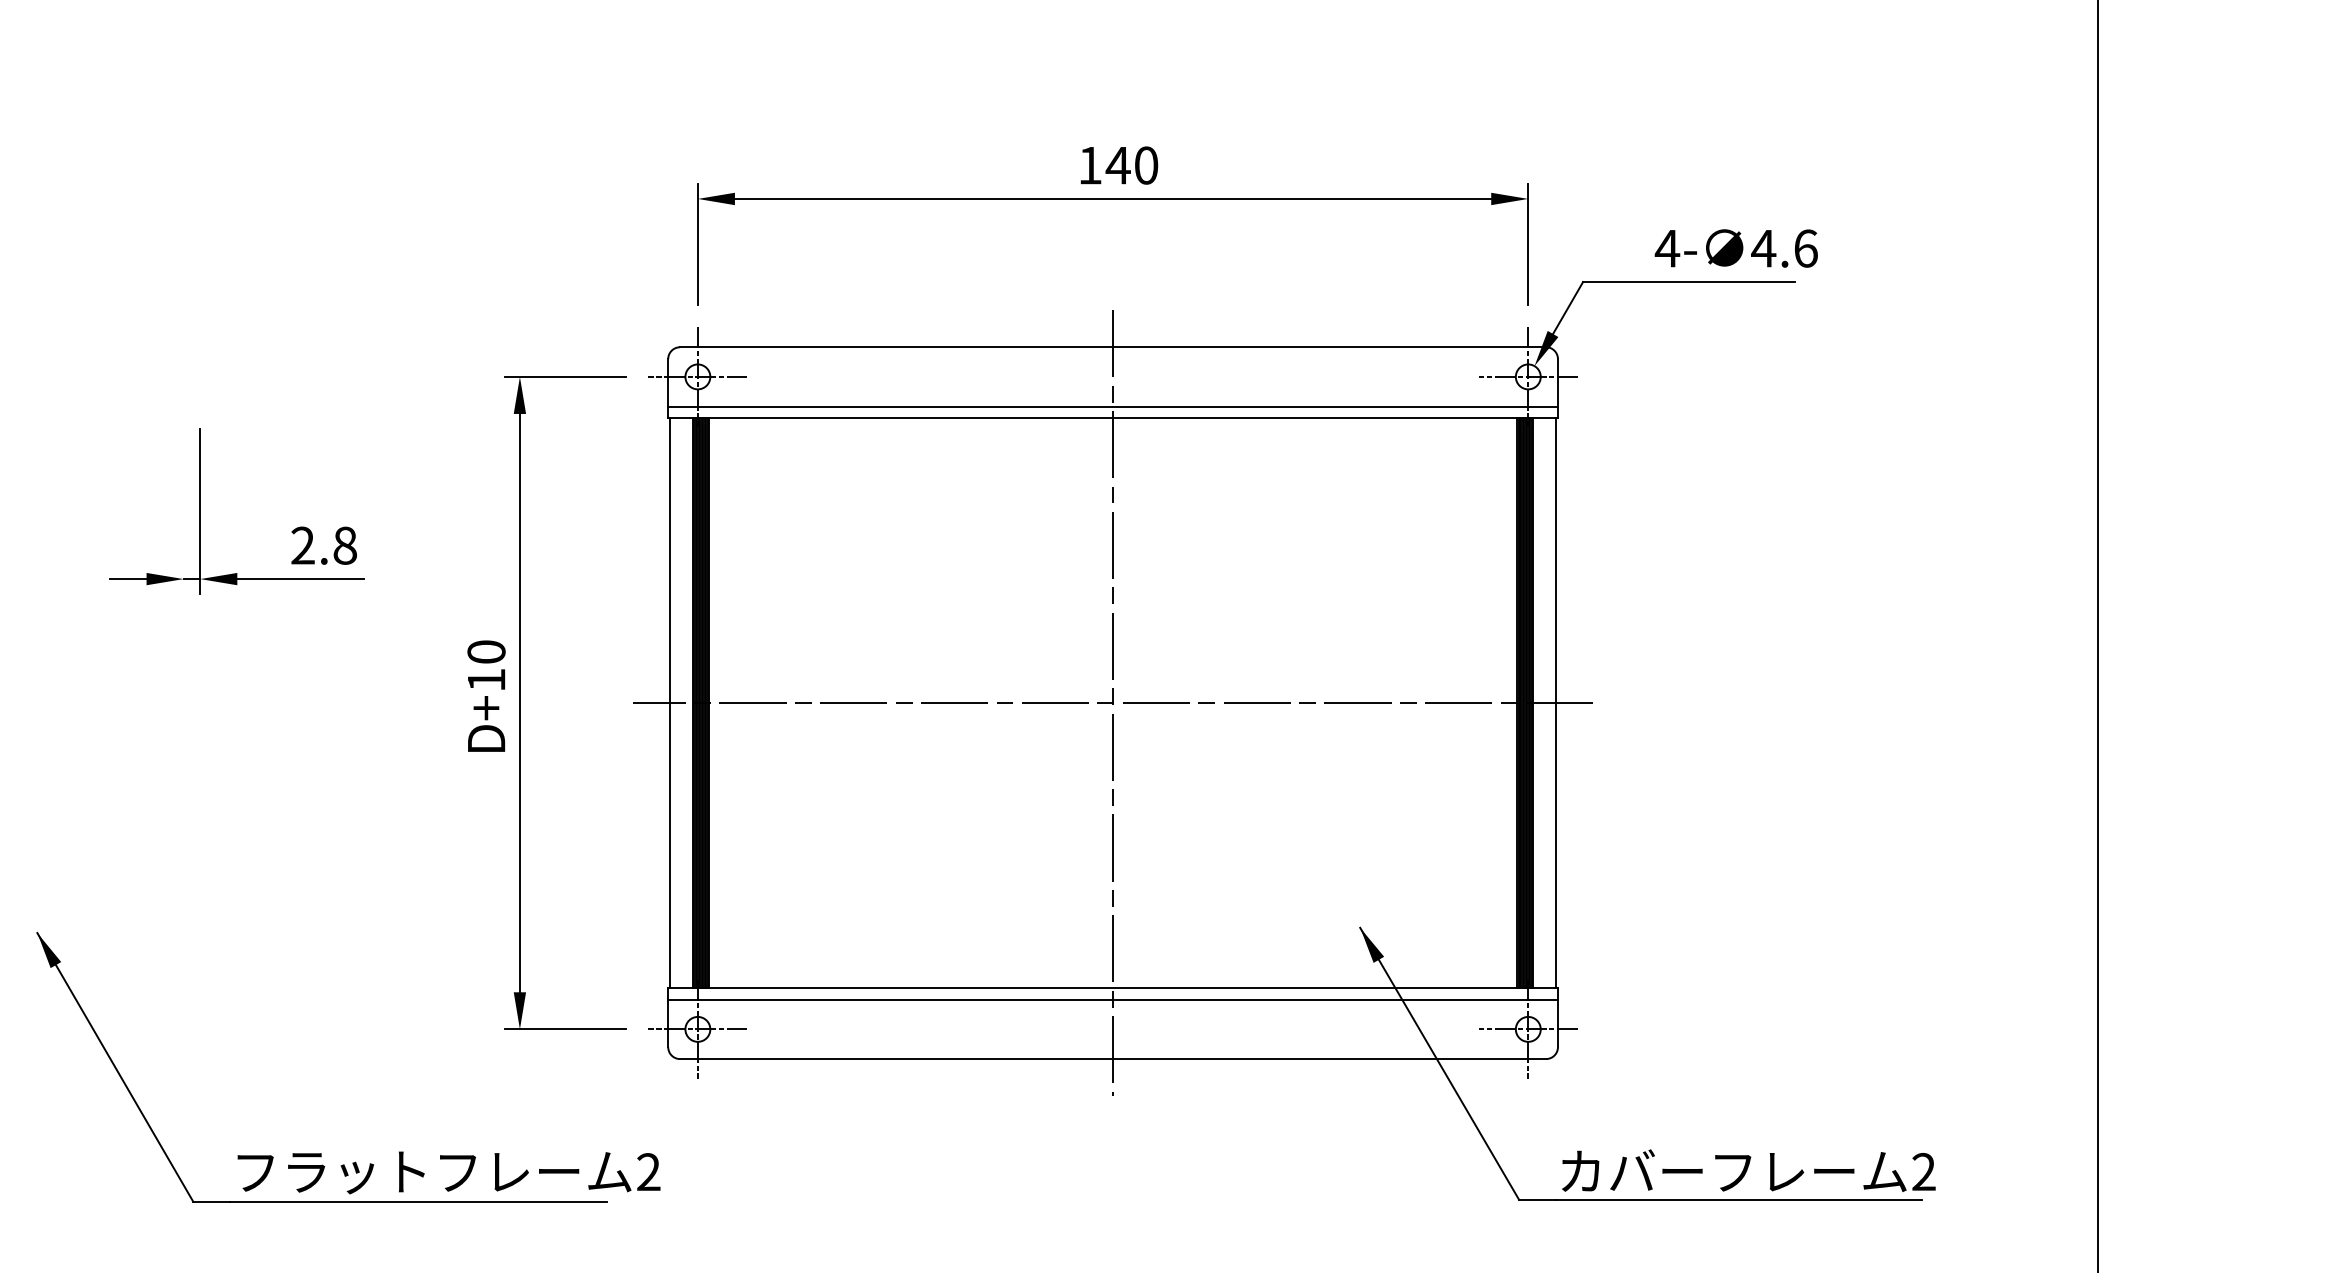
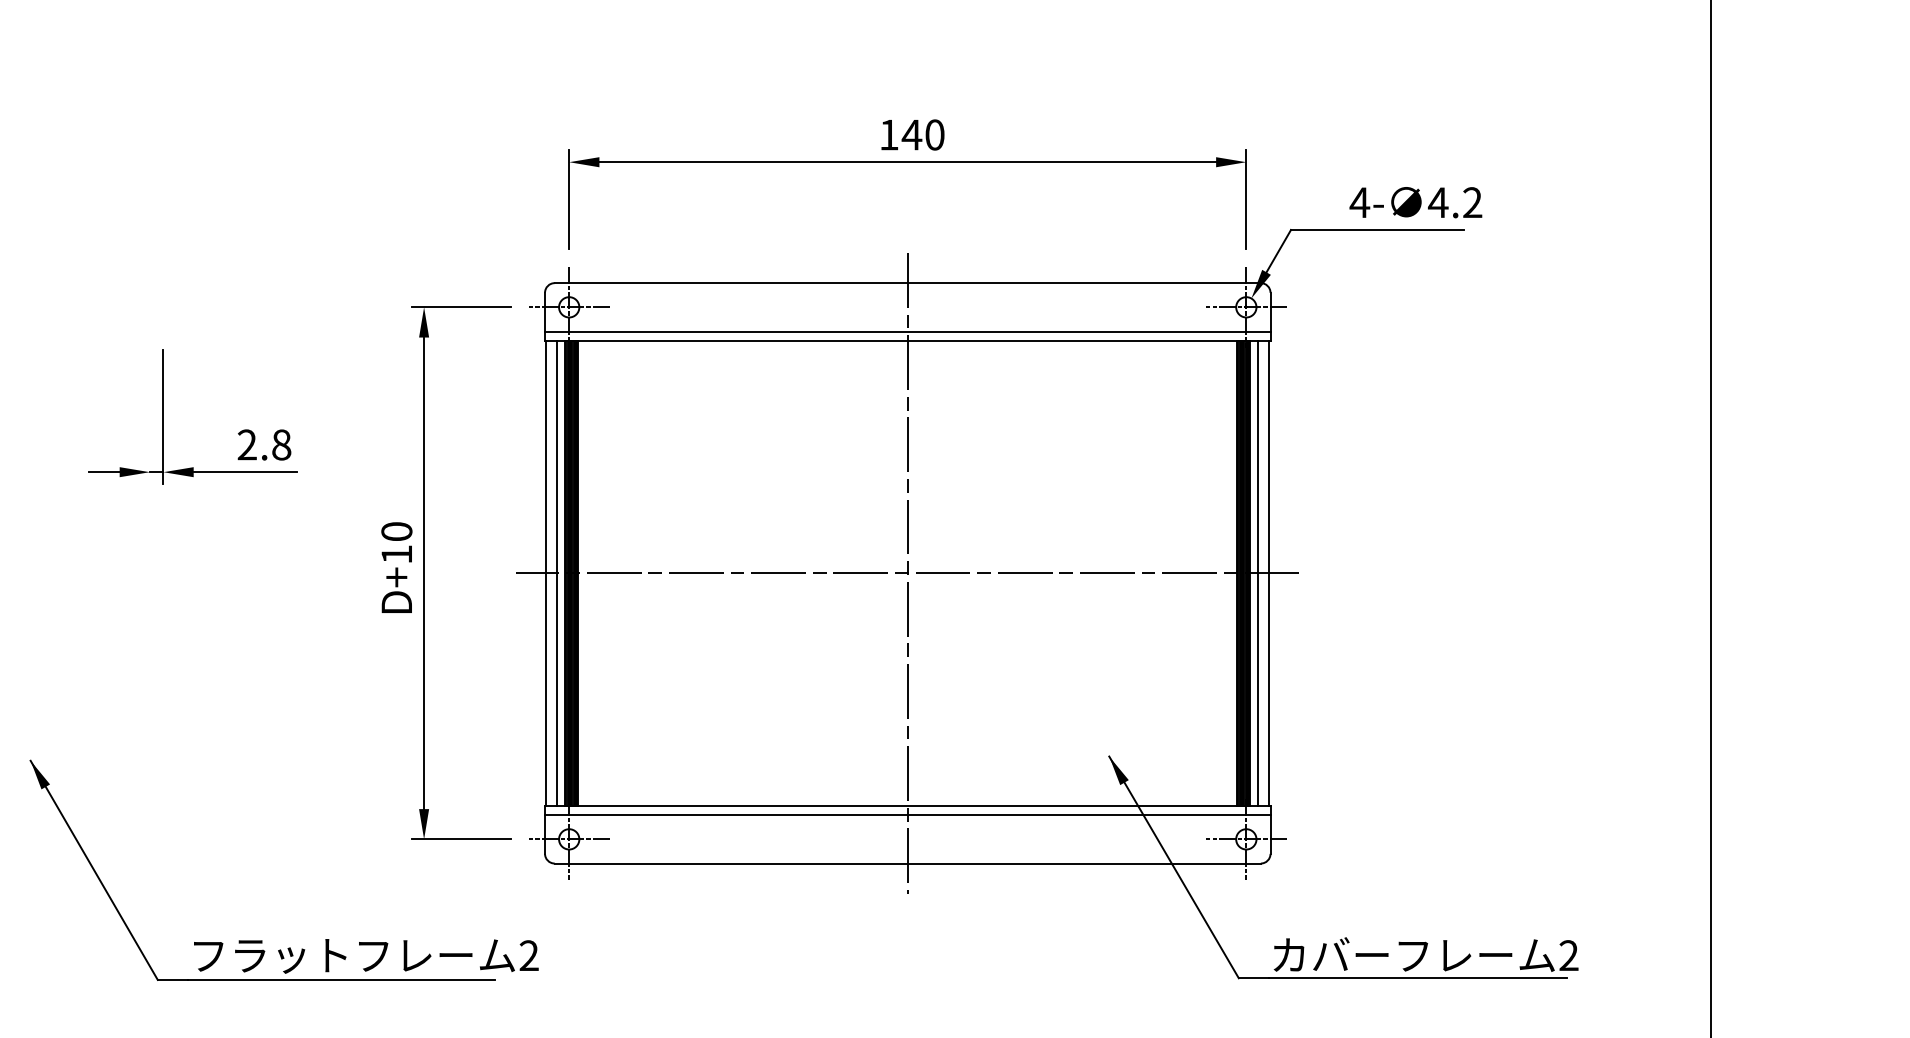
text: (1805, 248) -> (1472, 202), 4.6 -> 4.2
line: (683, 702) -> (557, 572), added
line: (1543, 702) -> (1258, 572), added

